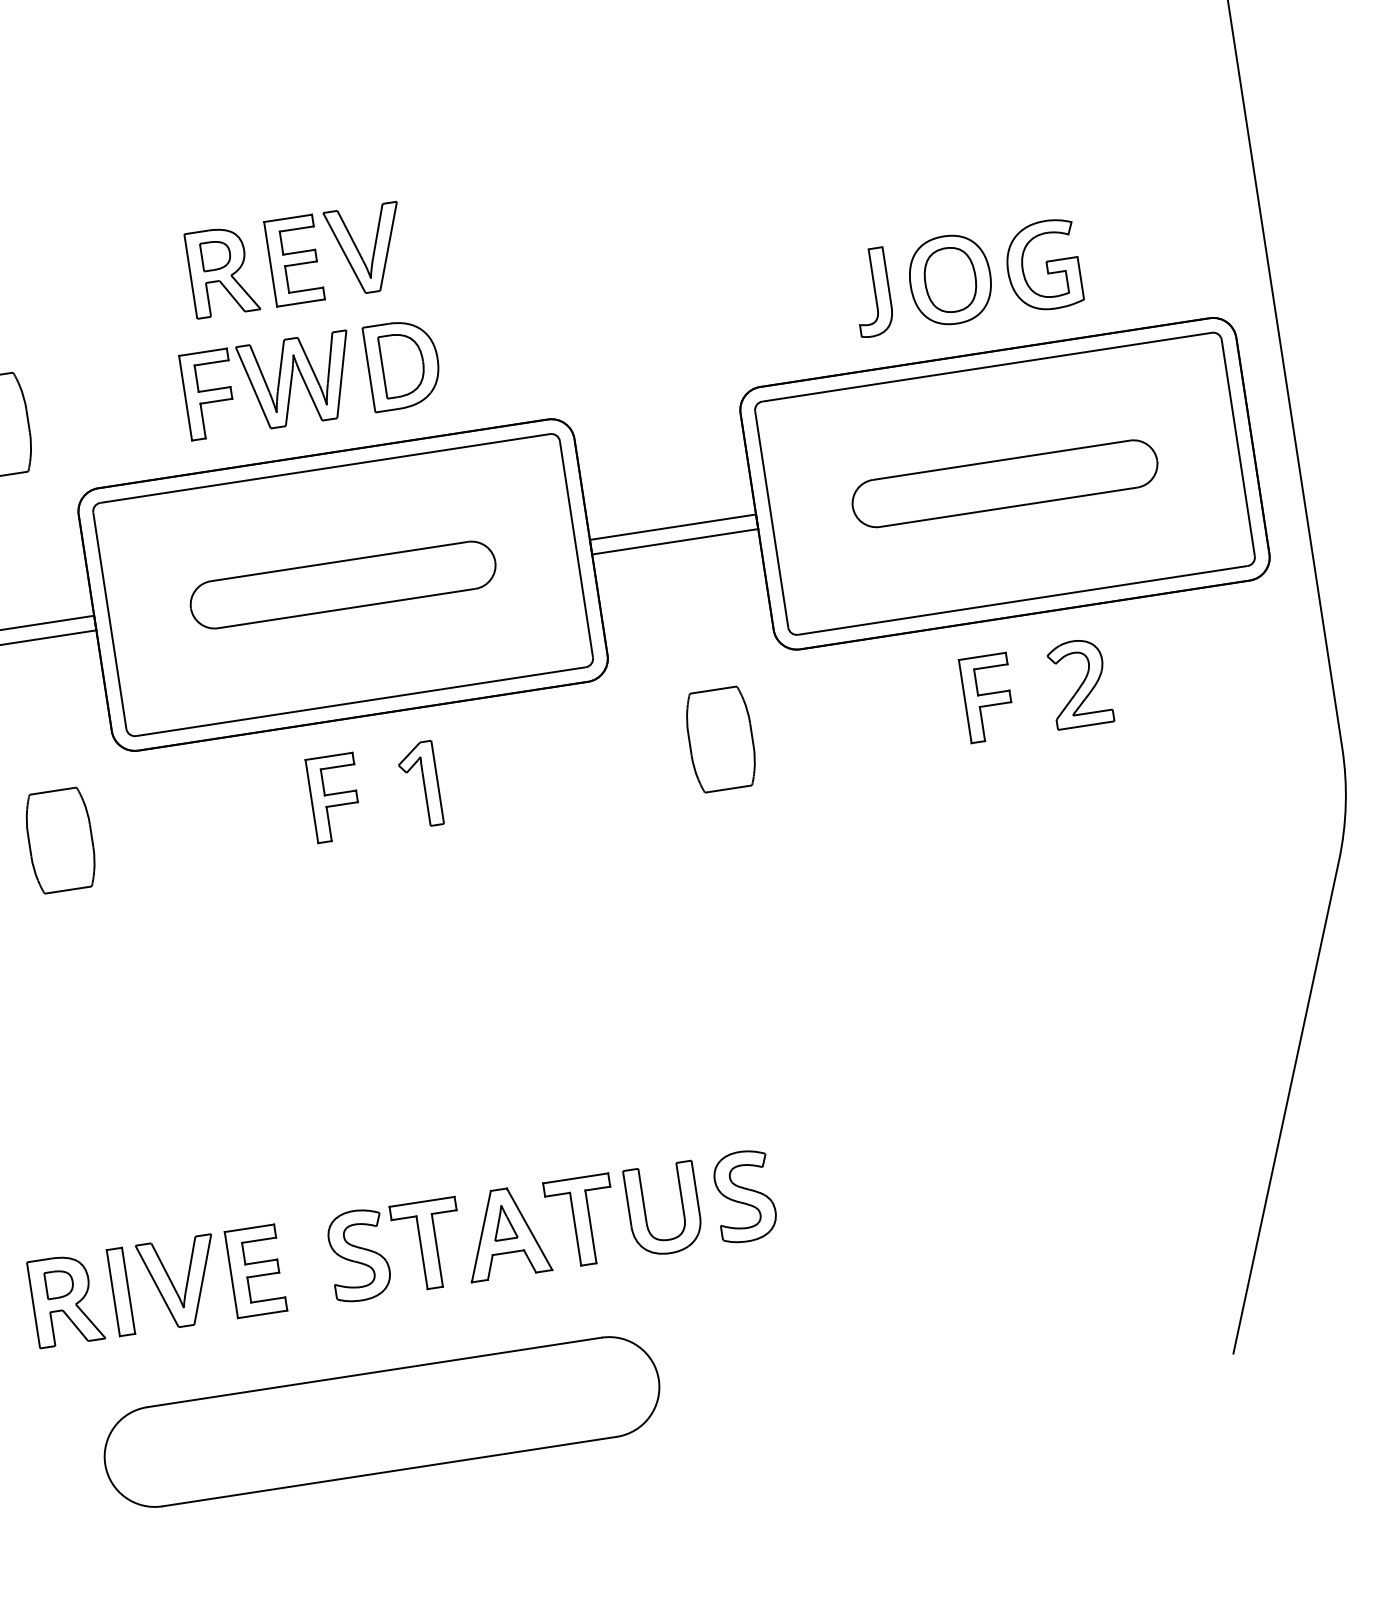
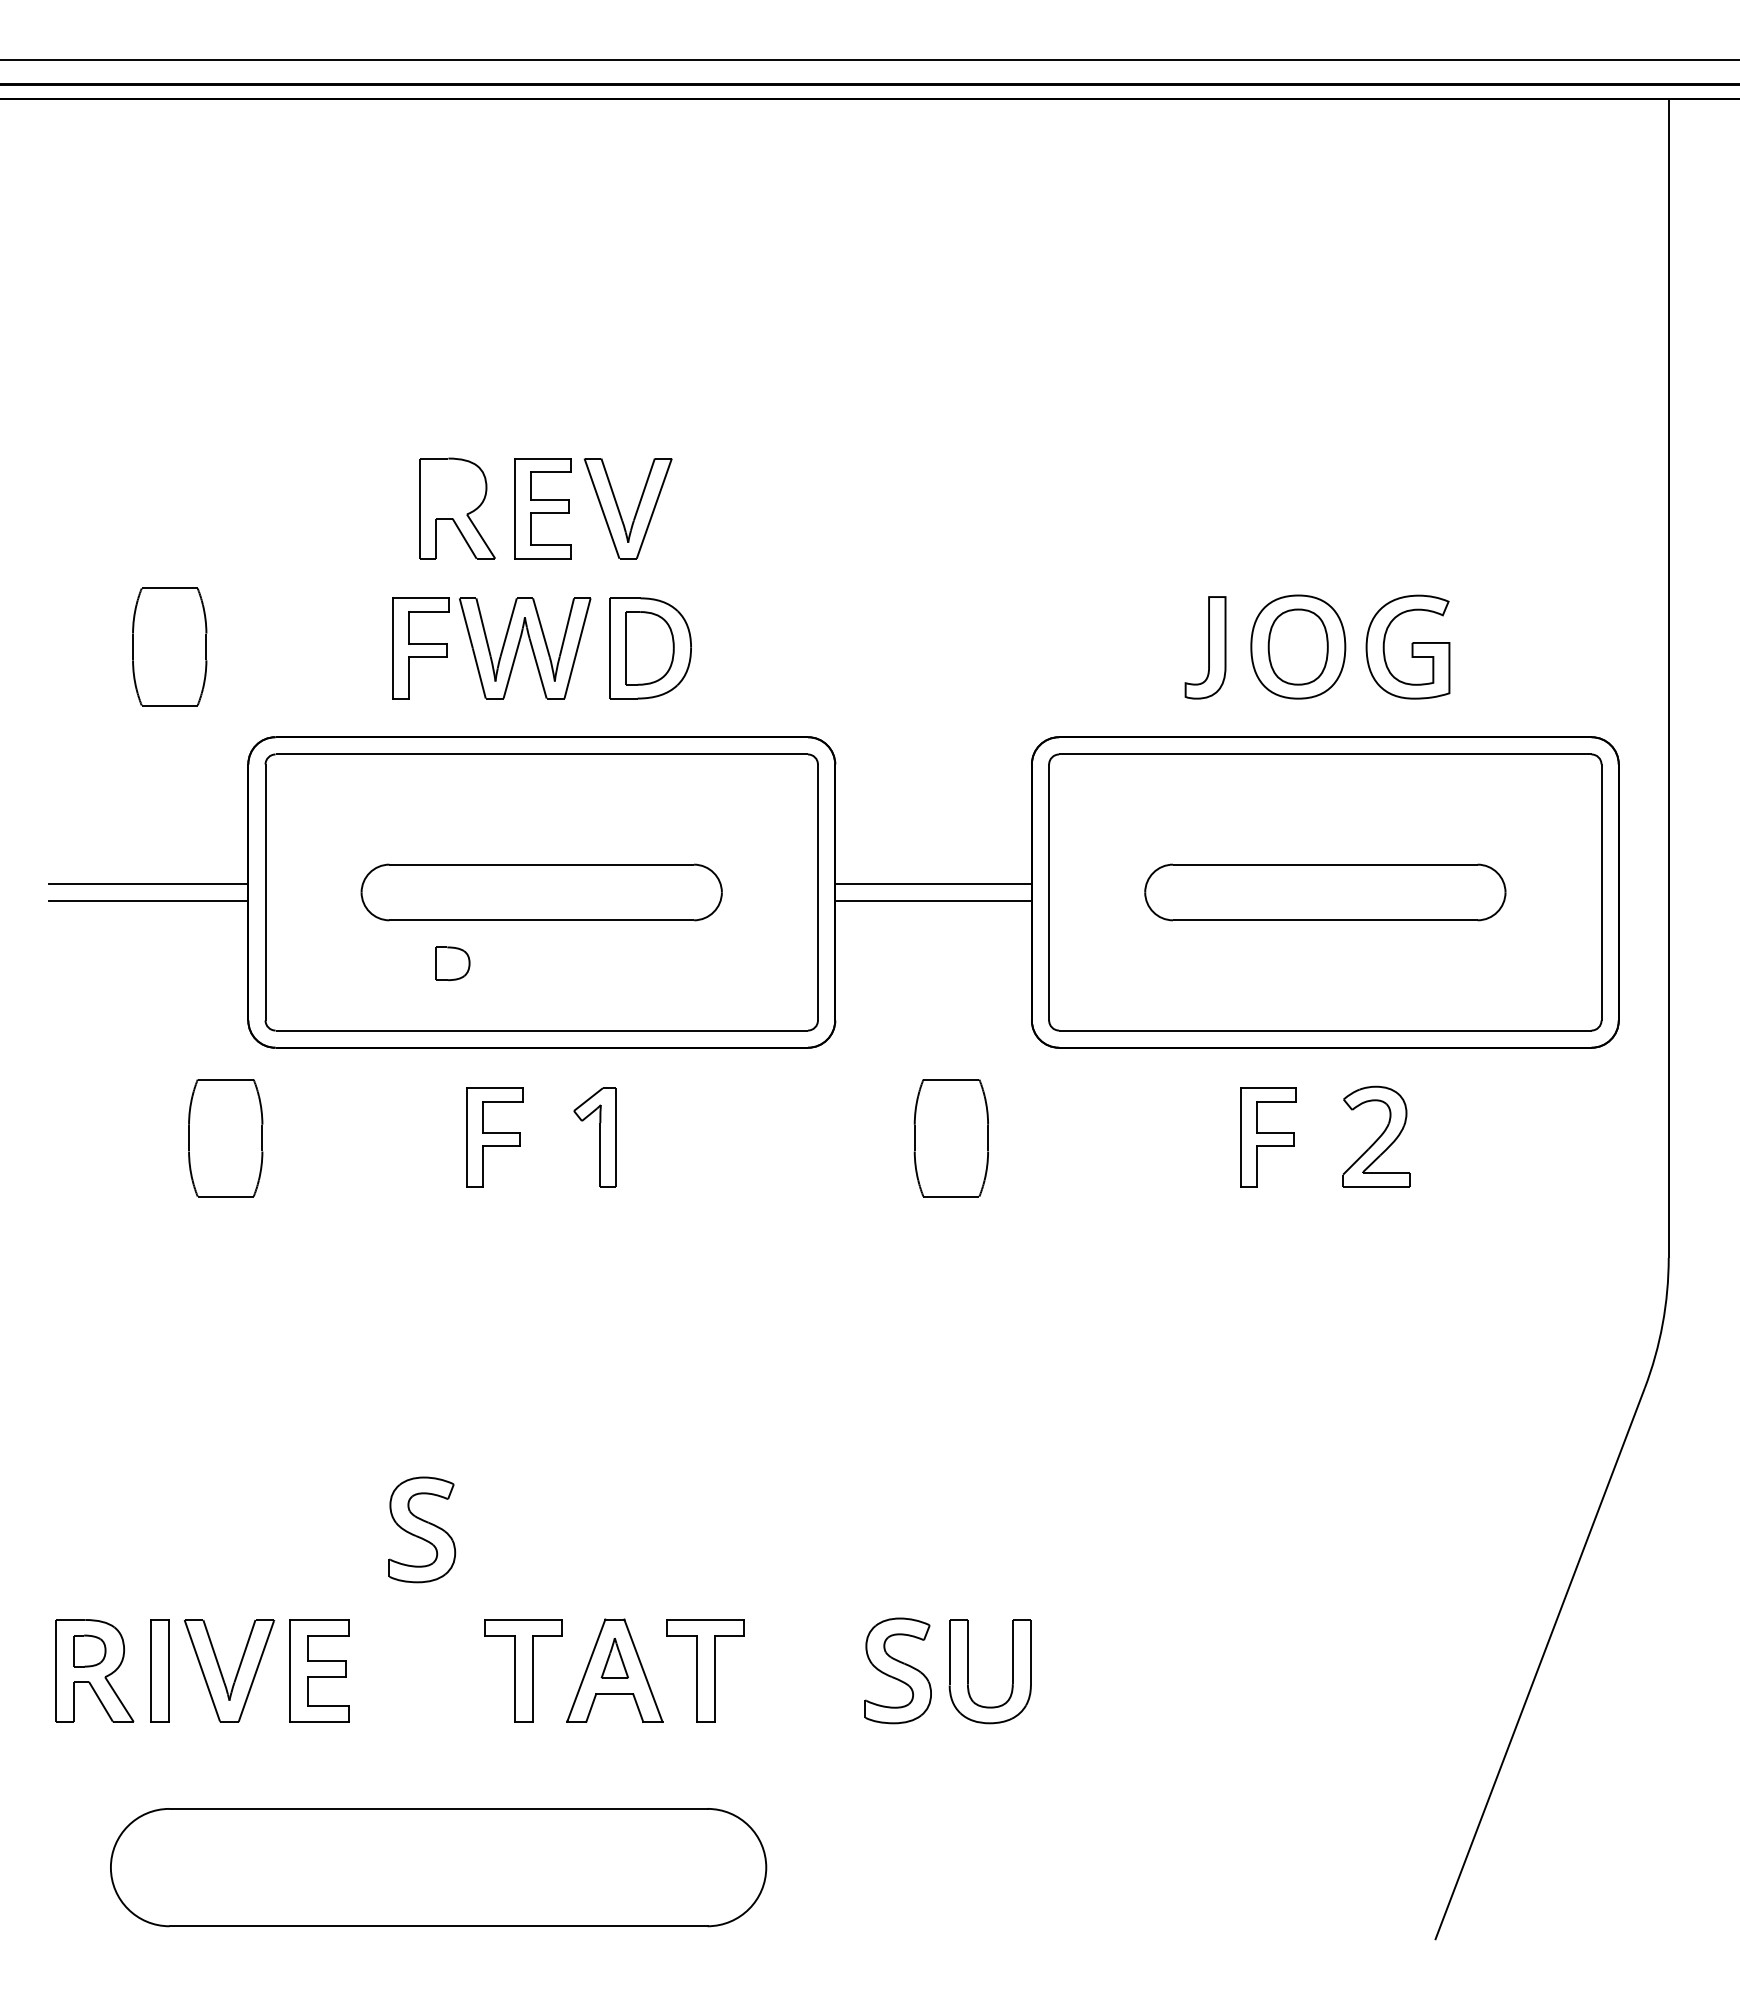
part: (215, 255) -> (452, 963), moved
part: (60, 840) -> (225, 1138), moved
part: (645, 1212) -> (968, 1671), moved
part: (359, 1255) -> (422, 1529), moved

